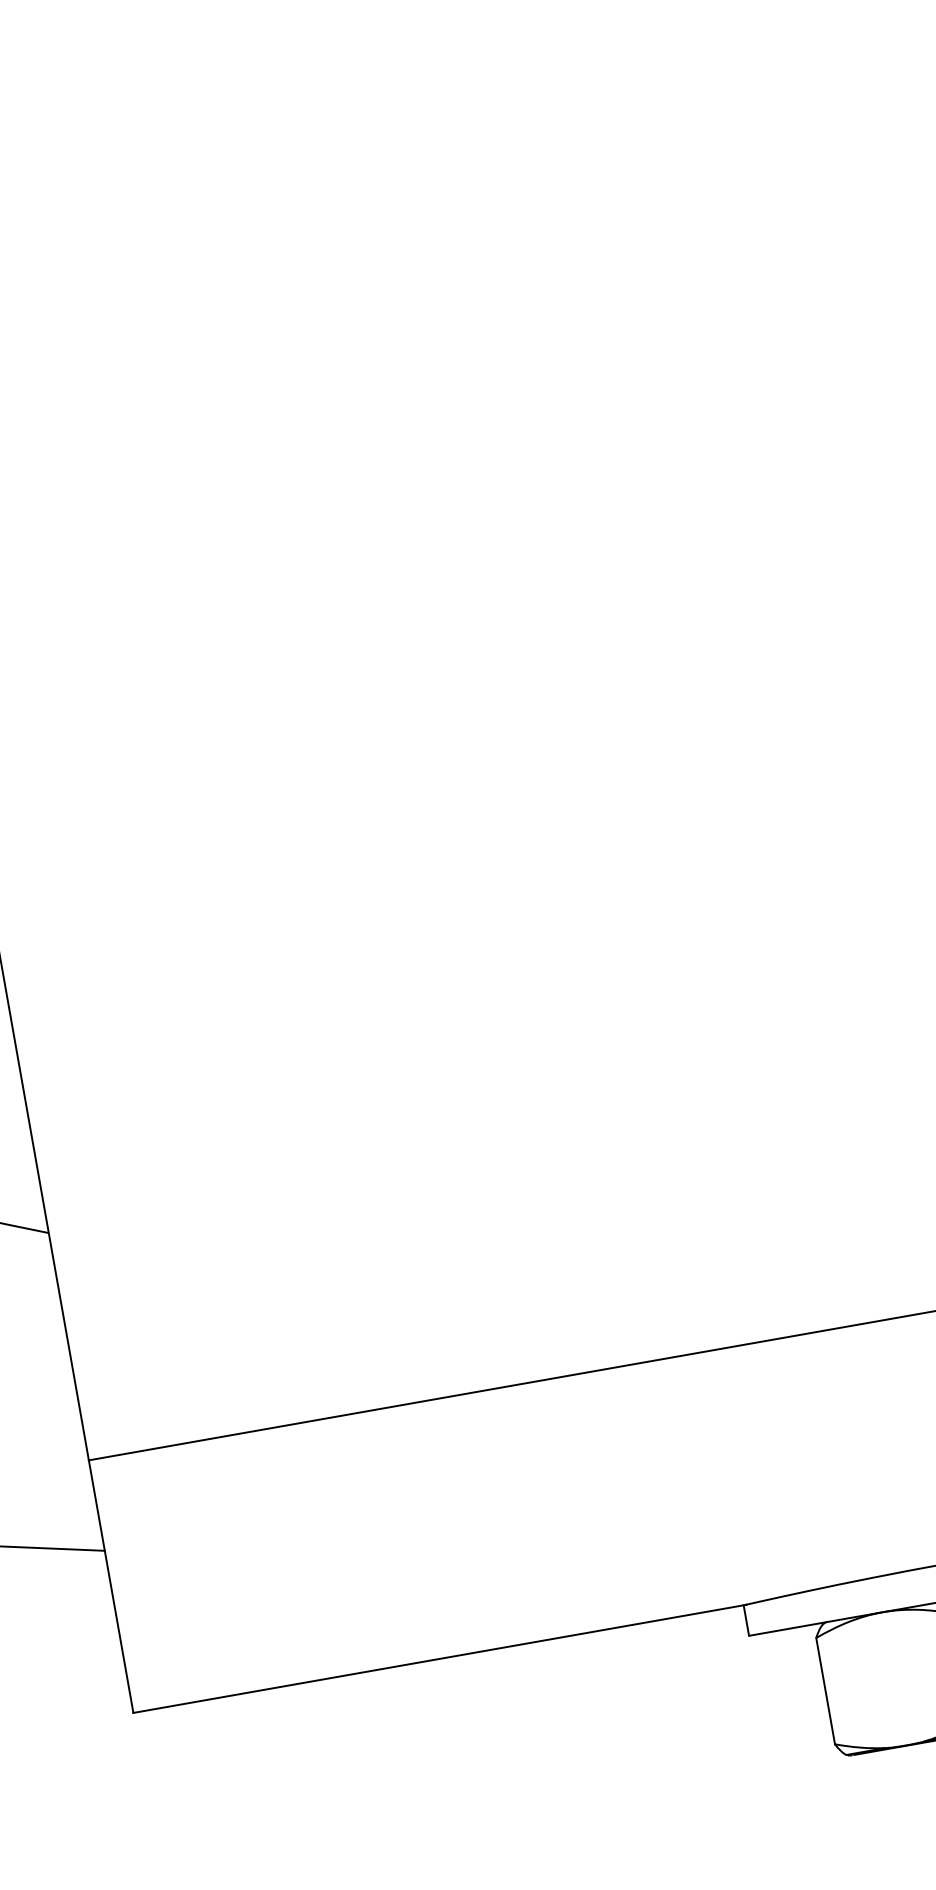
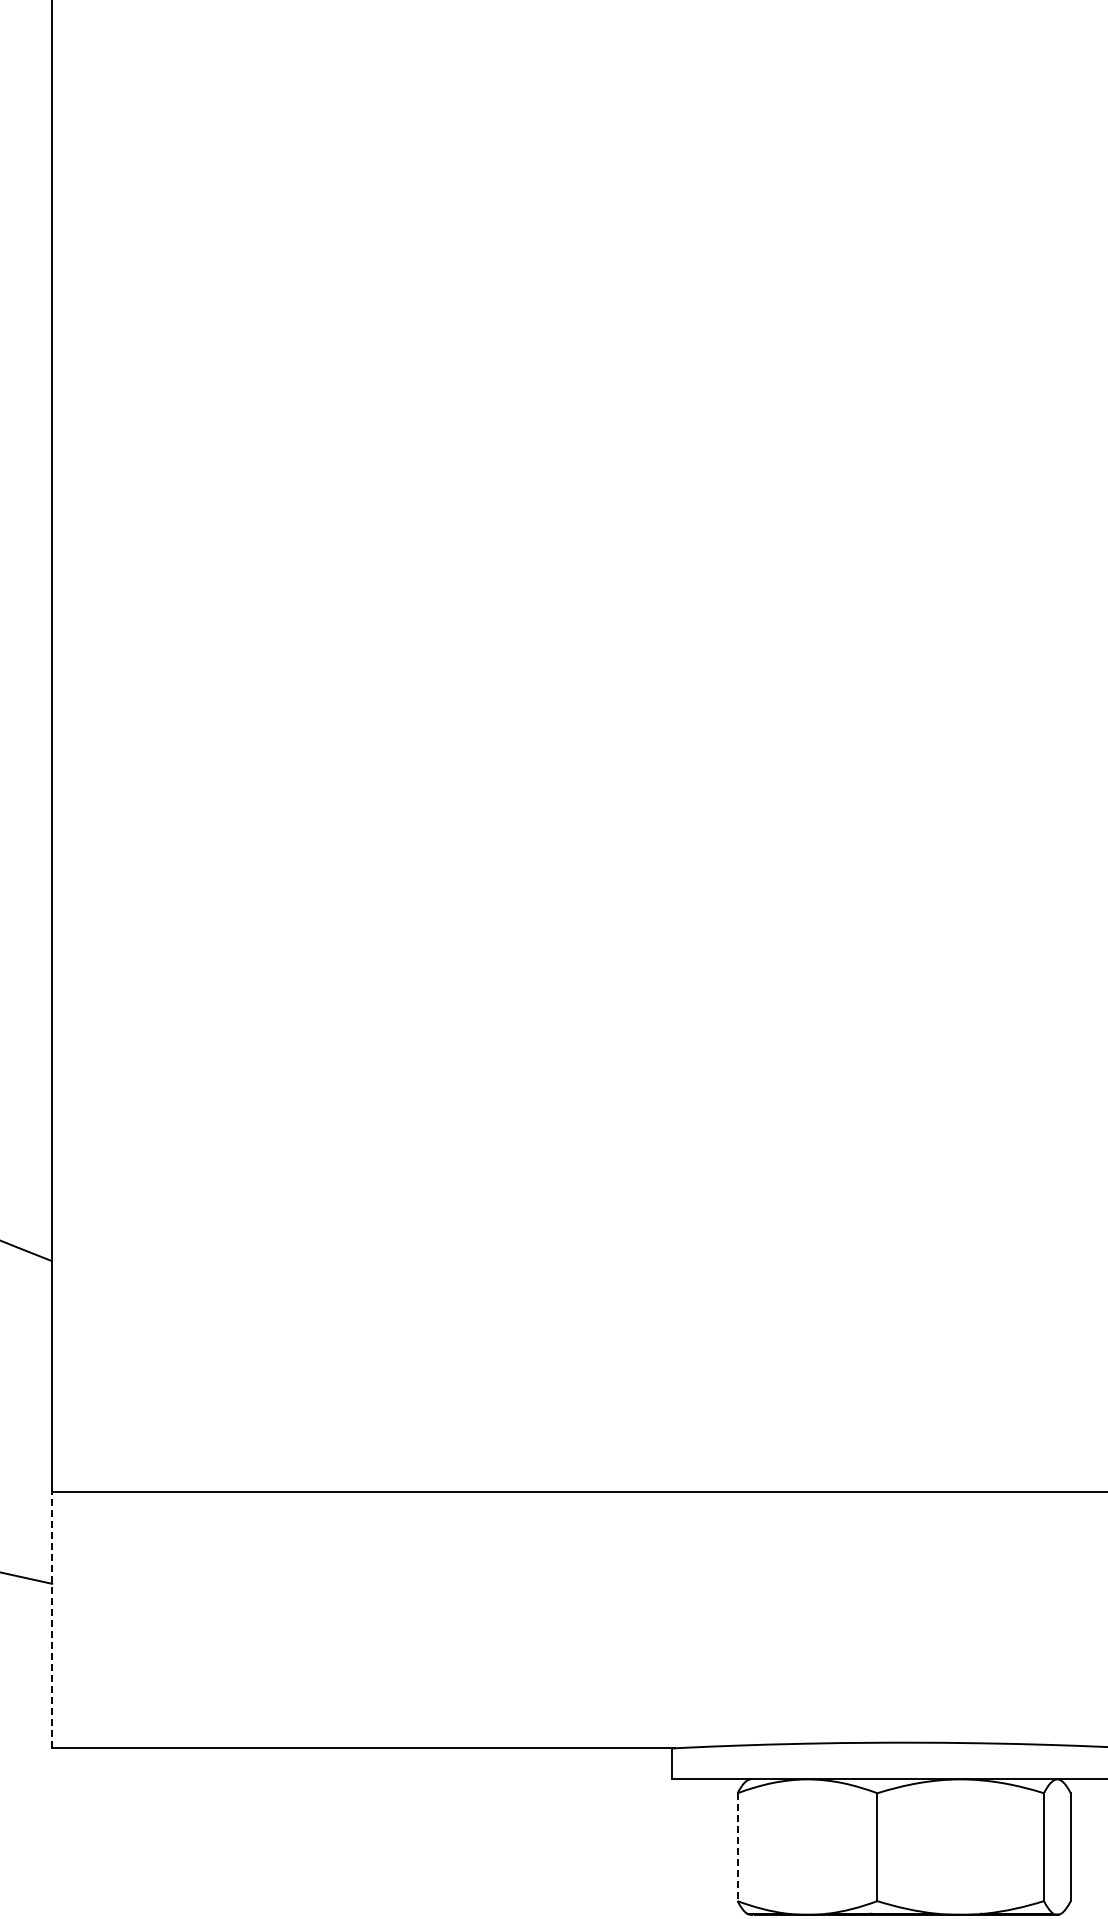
line: (111, 1585) -> (52, 1619), solid -> dashed
line: (825, 1691) -> (737, 1847), solid -> dashed

